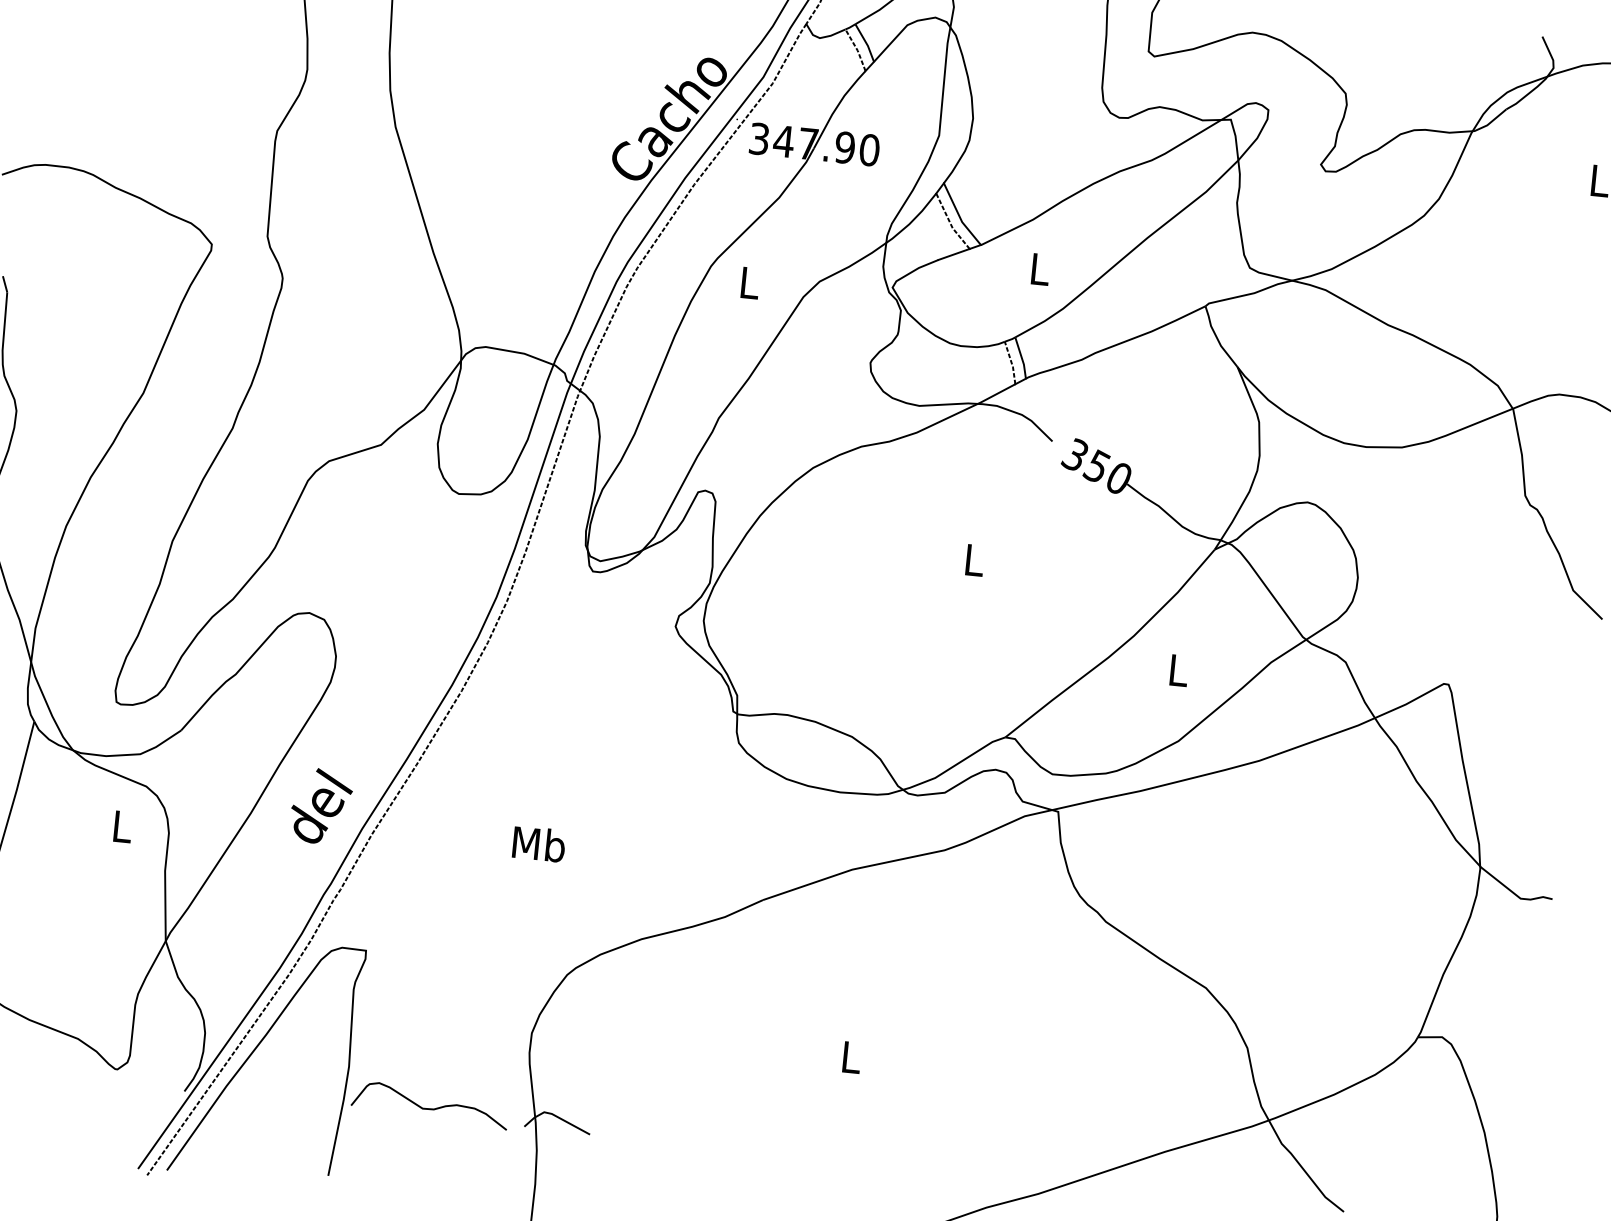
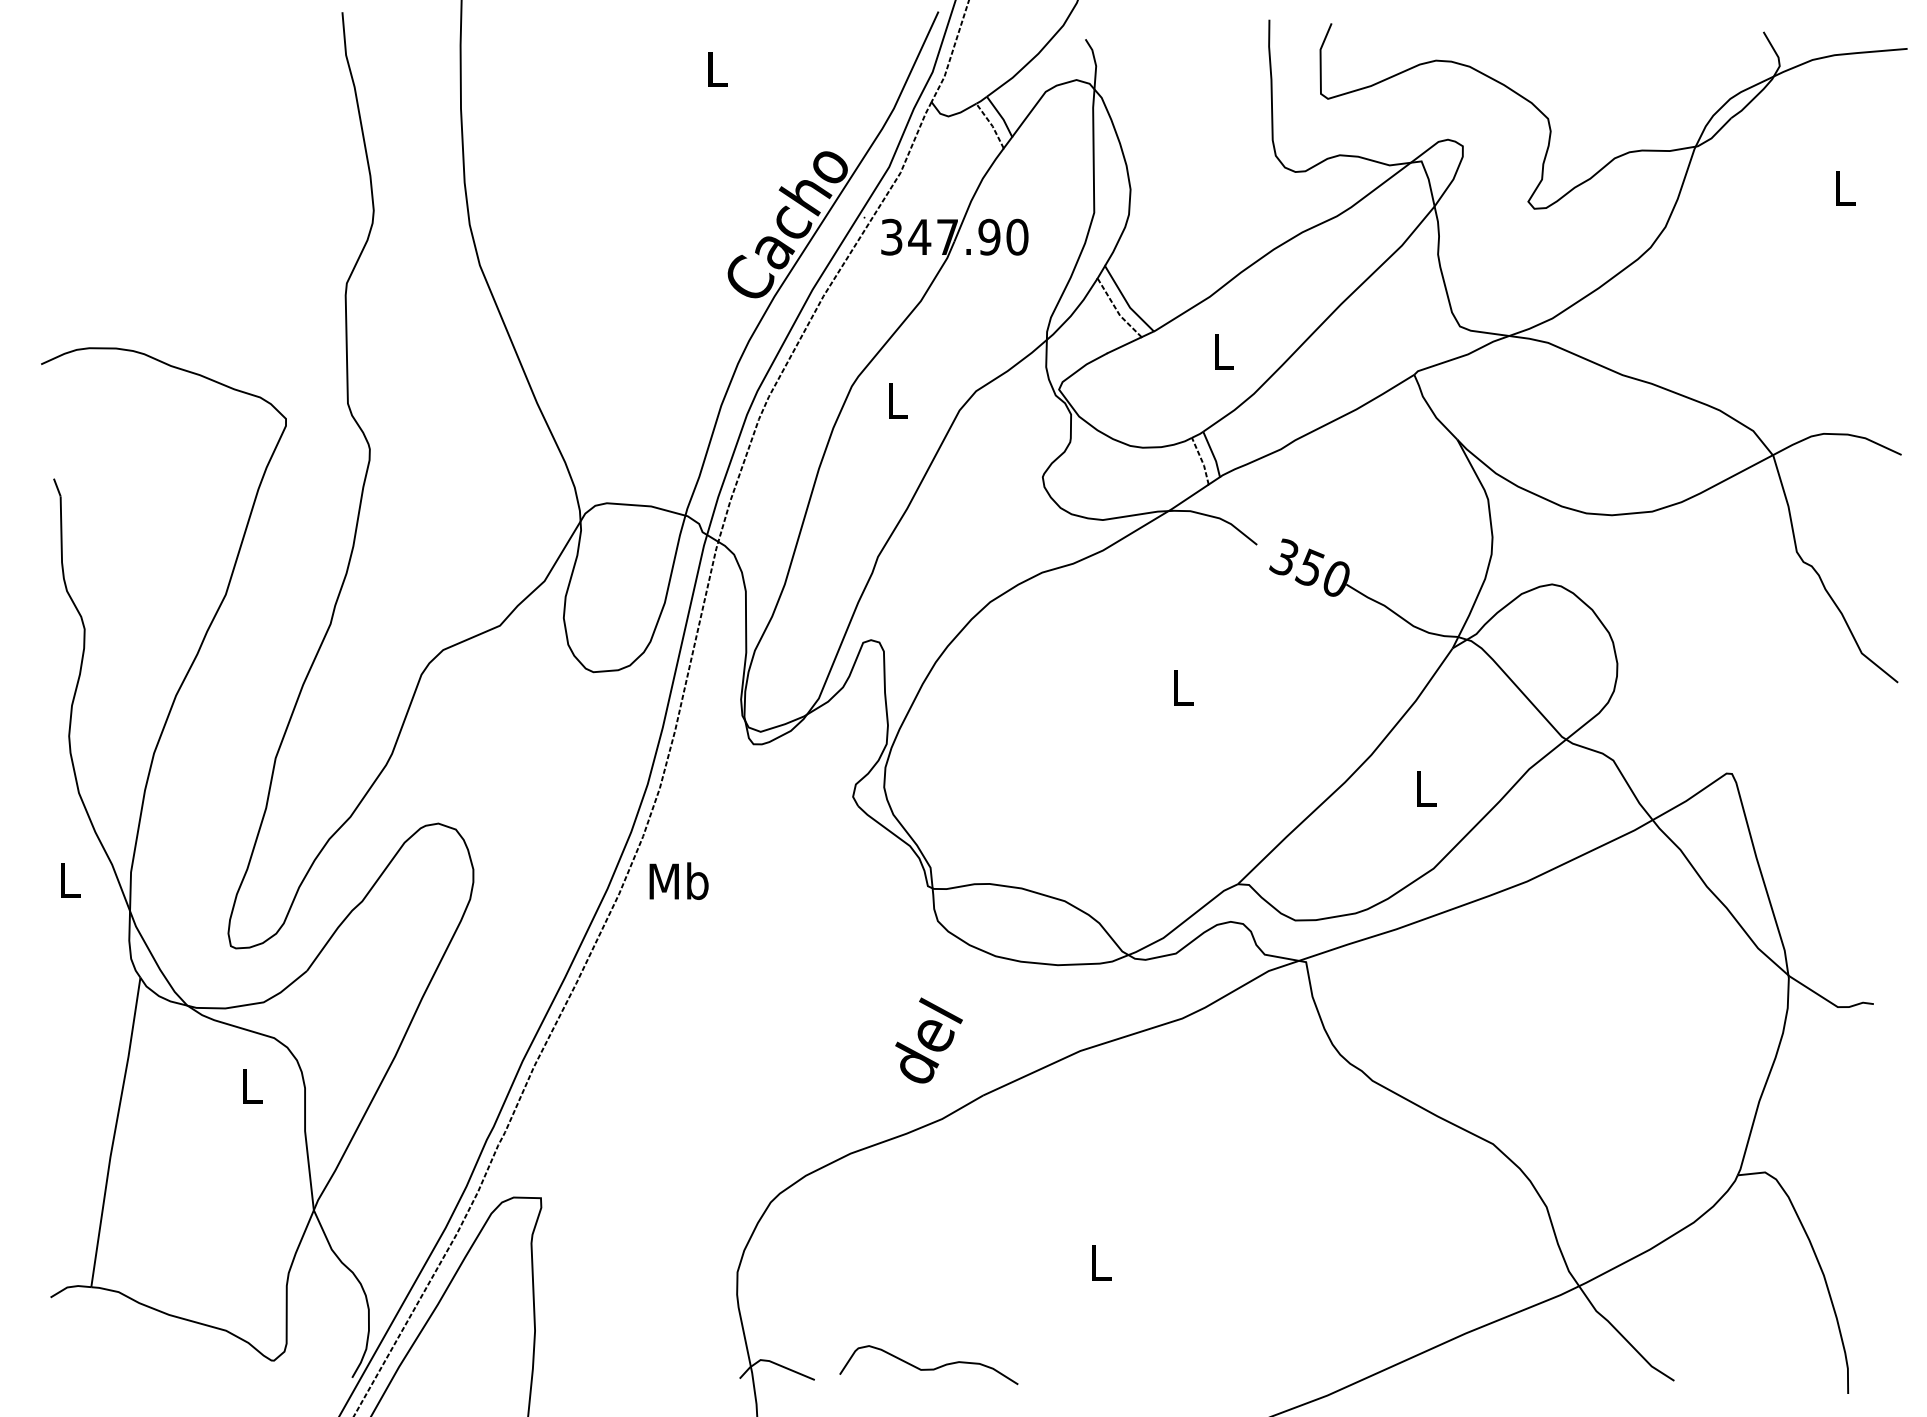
text: (320, 806) -> (928, 1040), moved
text: (538, 843) -> (678, 880), moved
curve: (429, 1108) -> (928, 1368), moved

